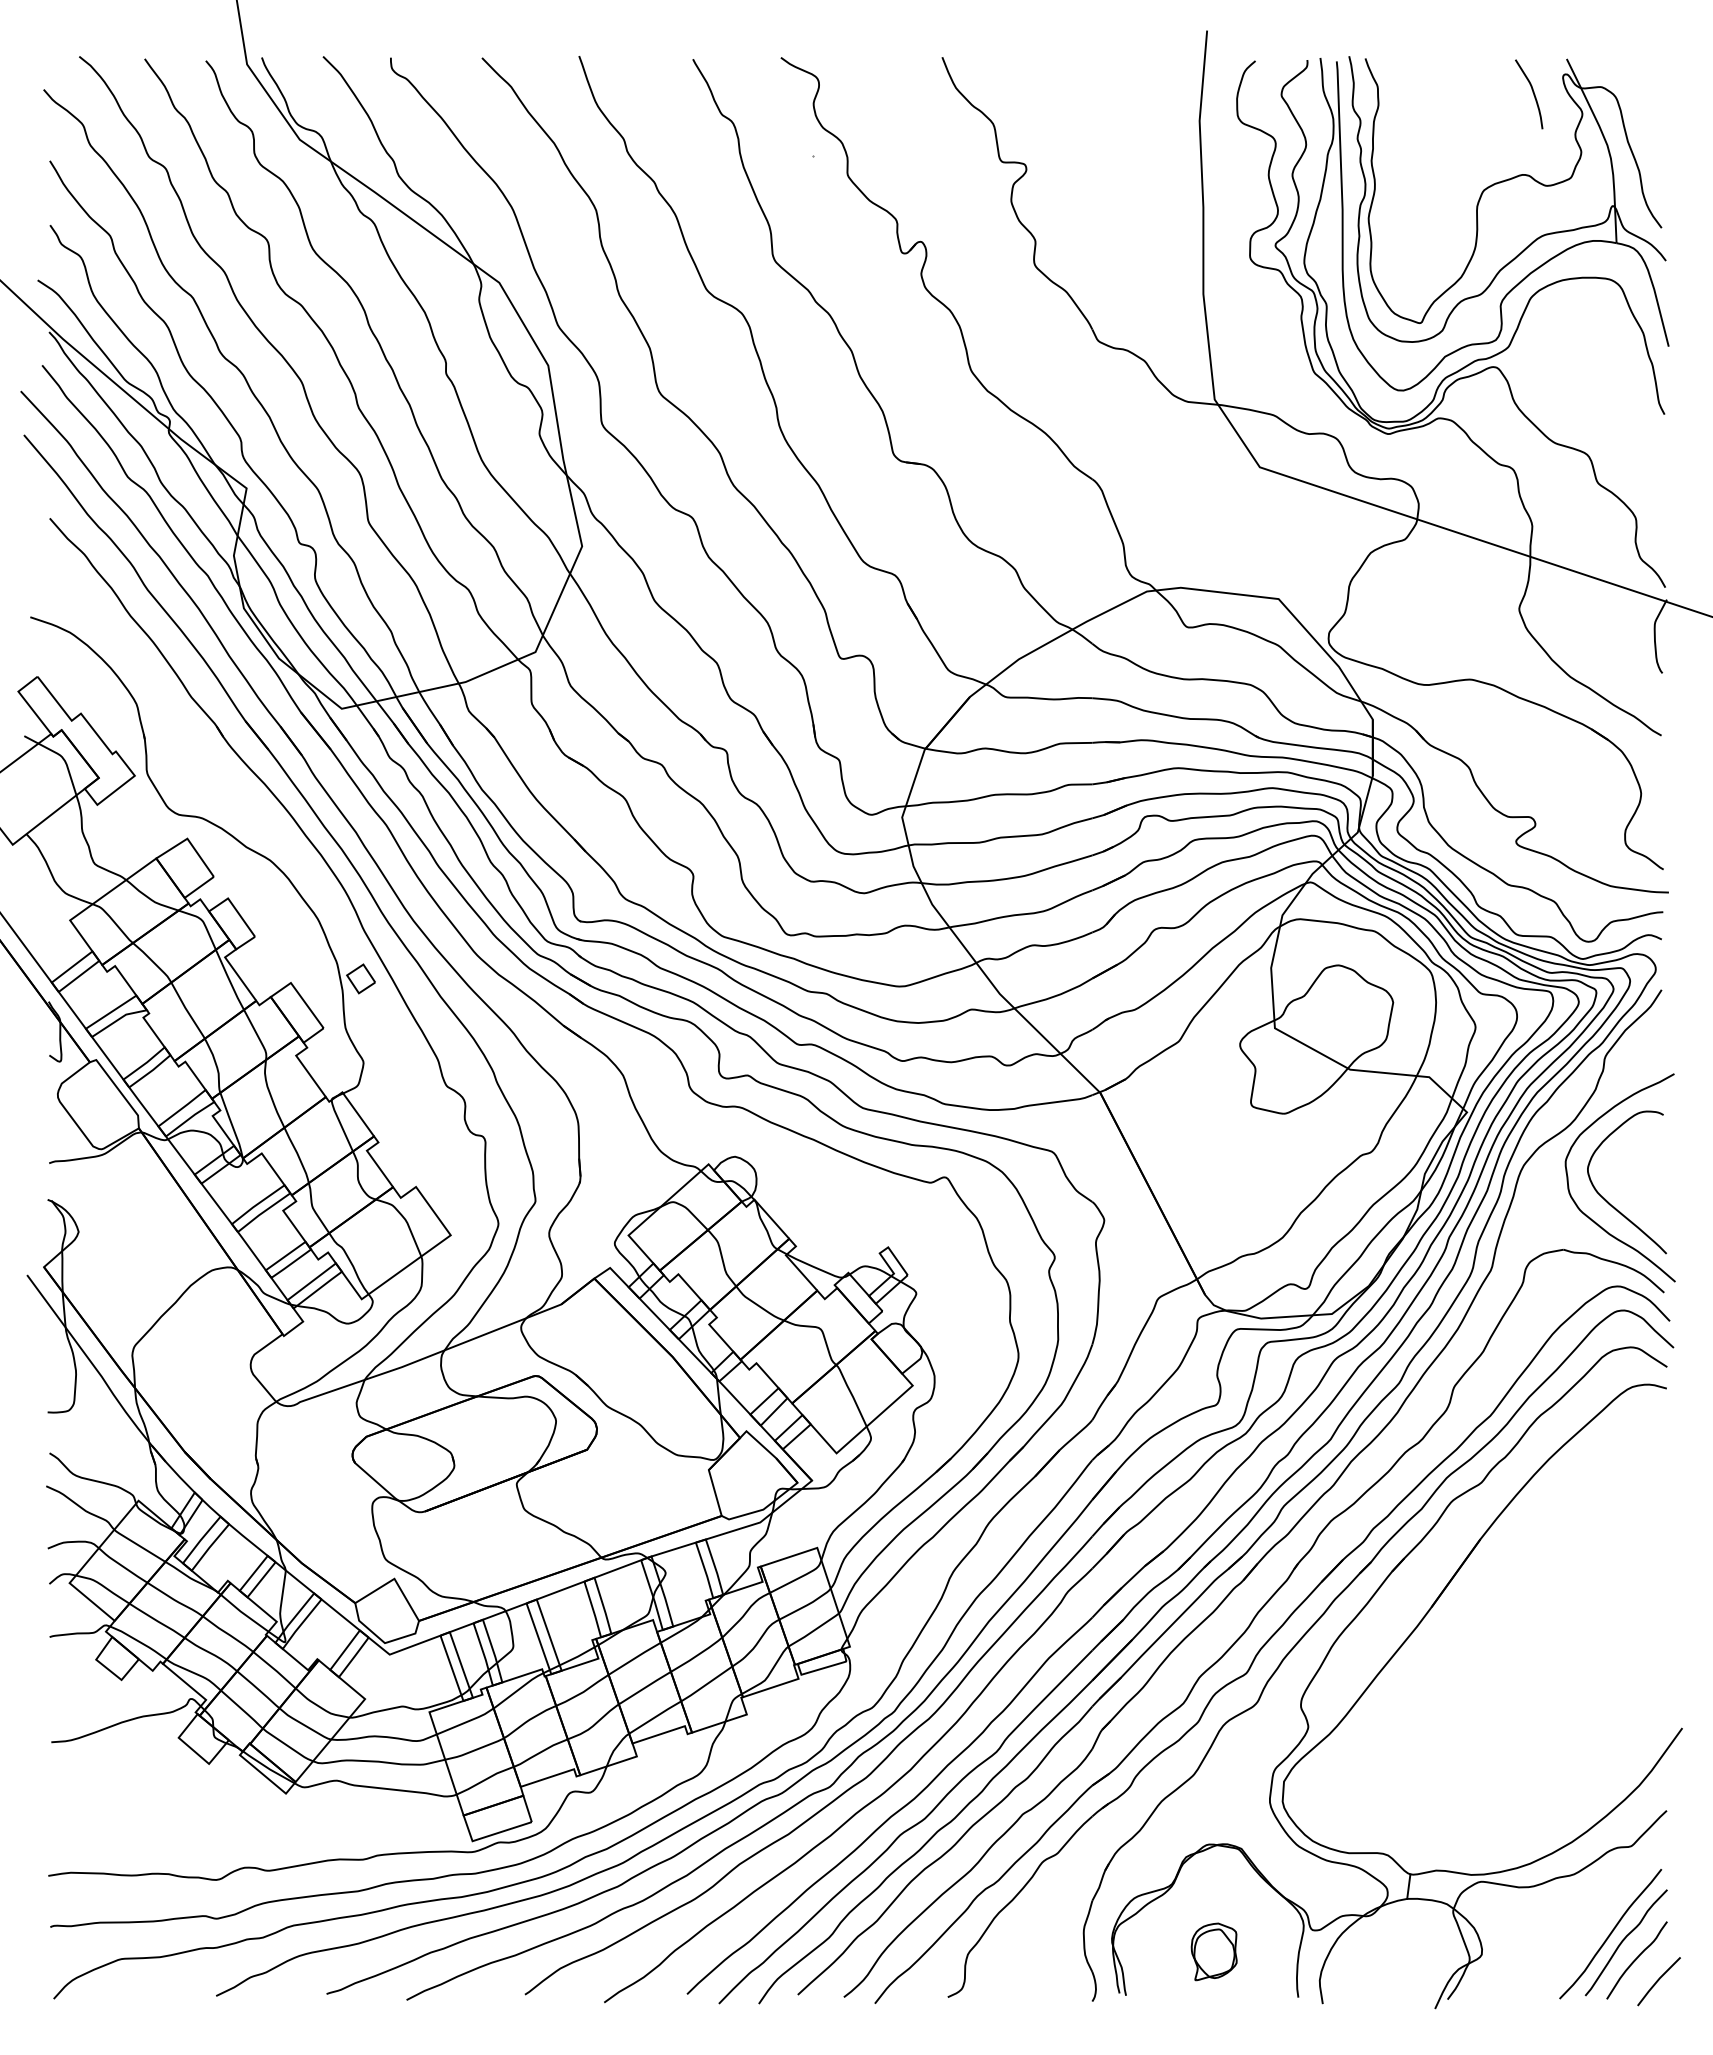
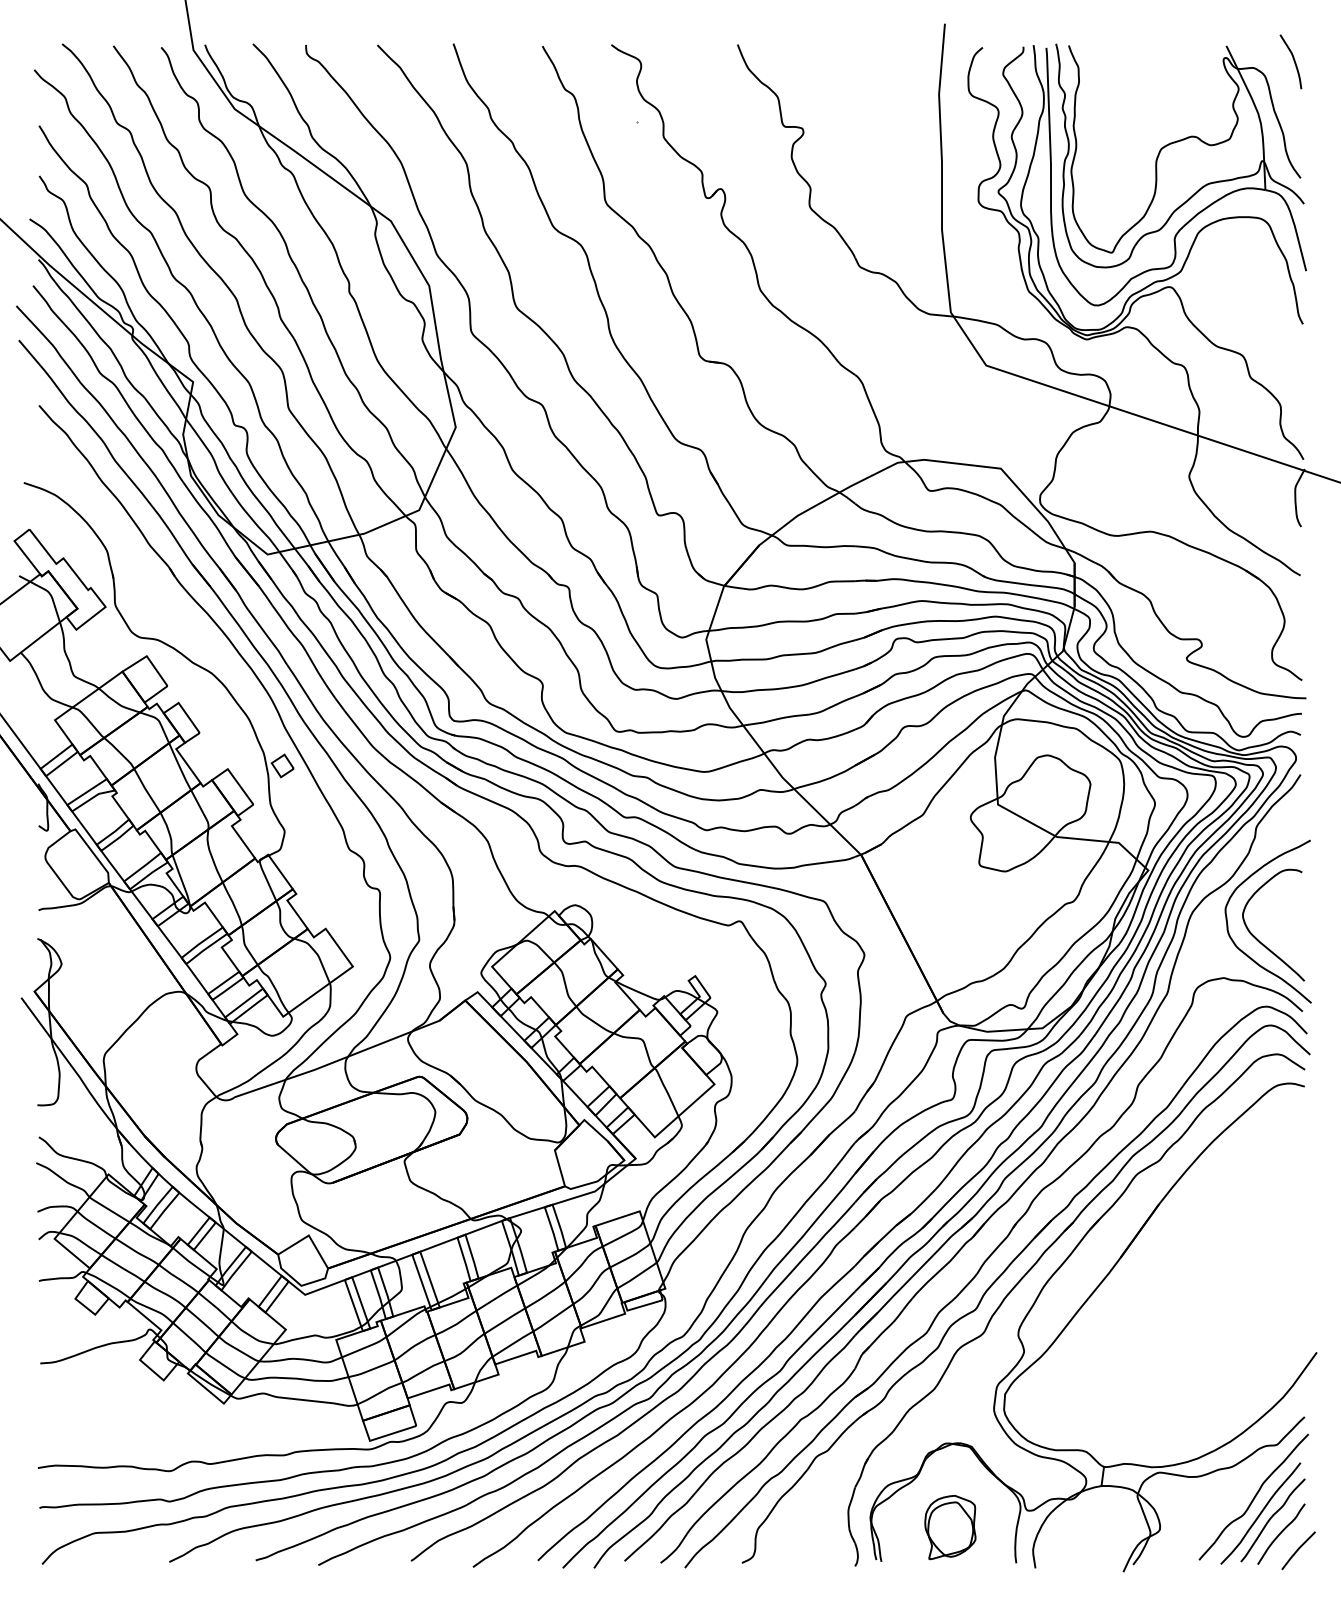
curve: (1532, 92) -> (1293, 60), moved
curve: (1602, 1912) -> (1254, 1496), added
part: (1214, 1951) -> (950, 1527), size x1.43

